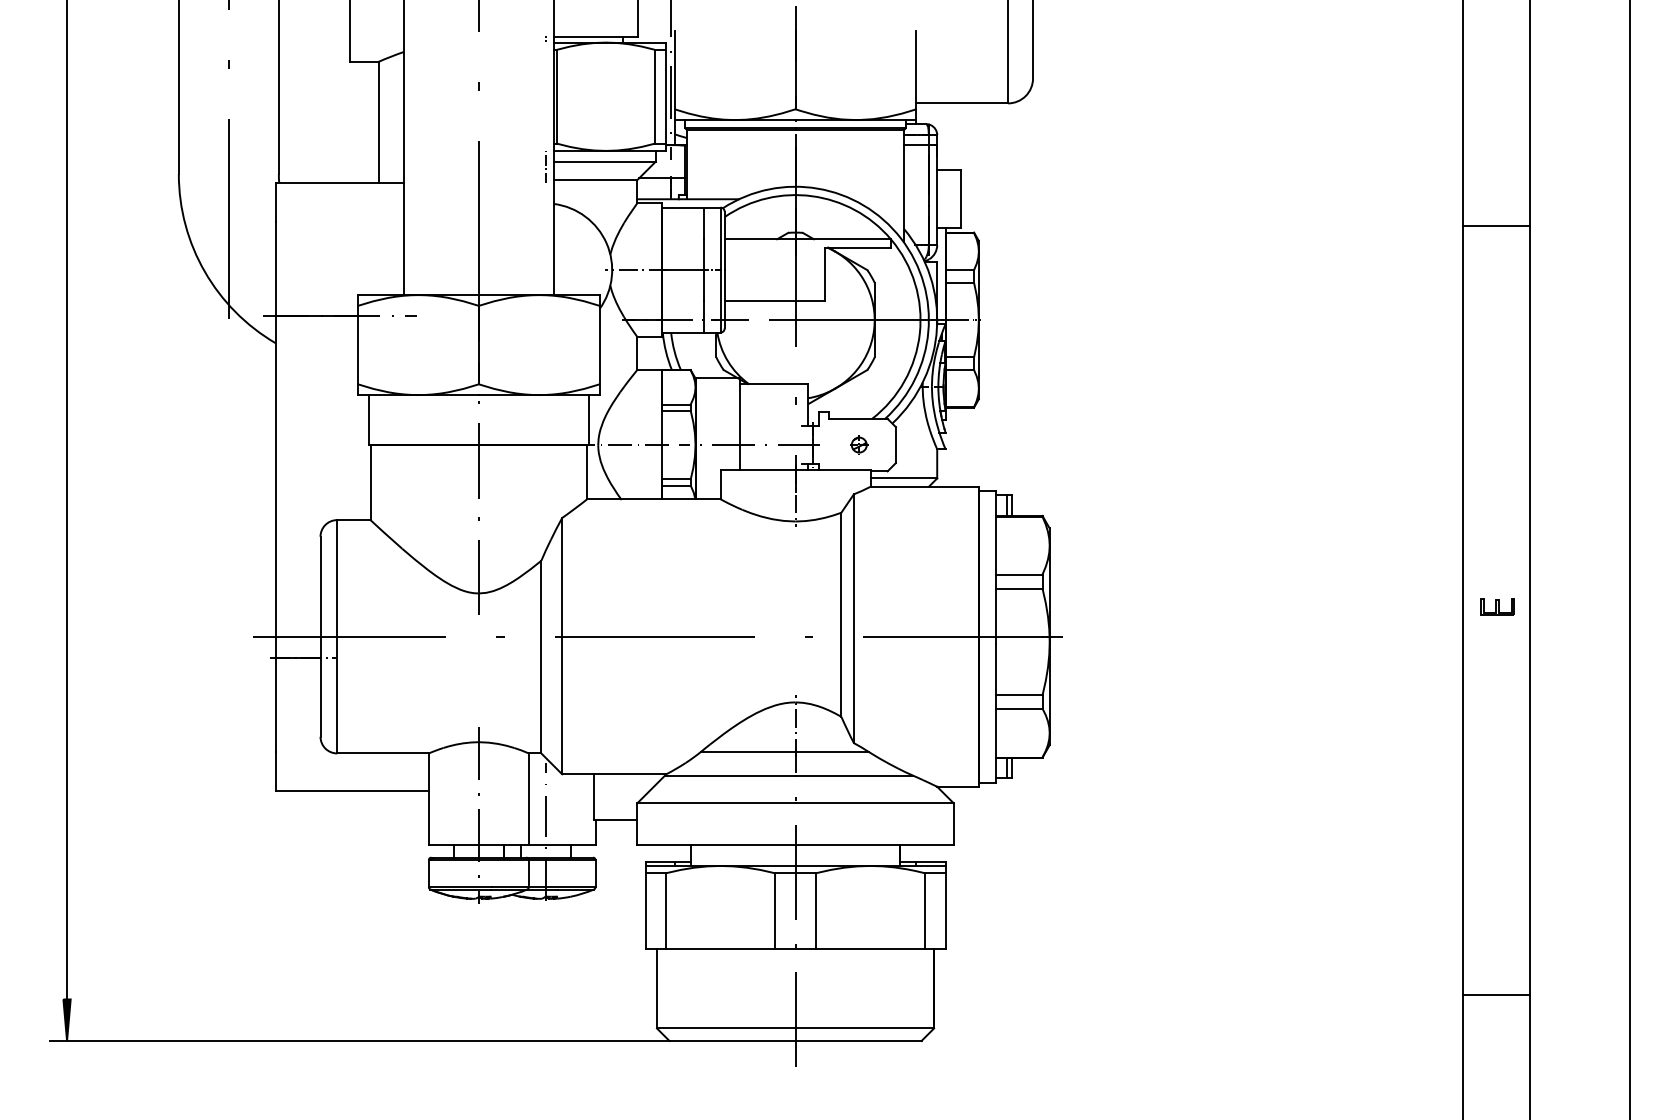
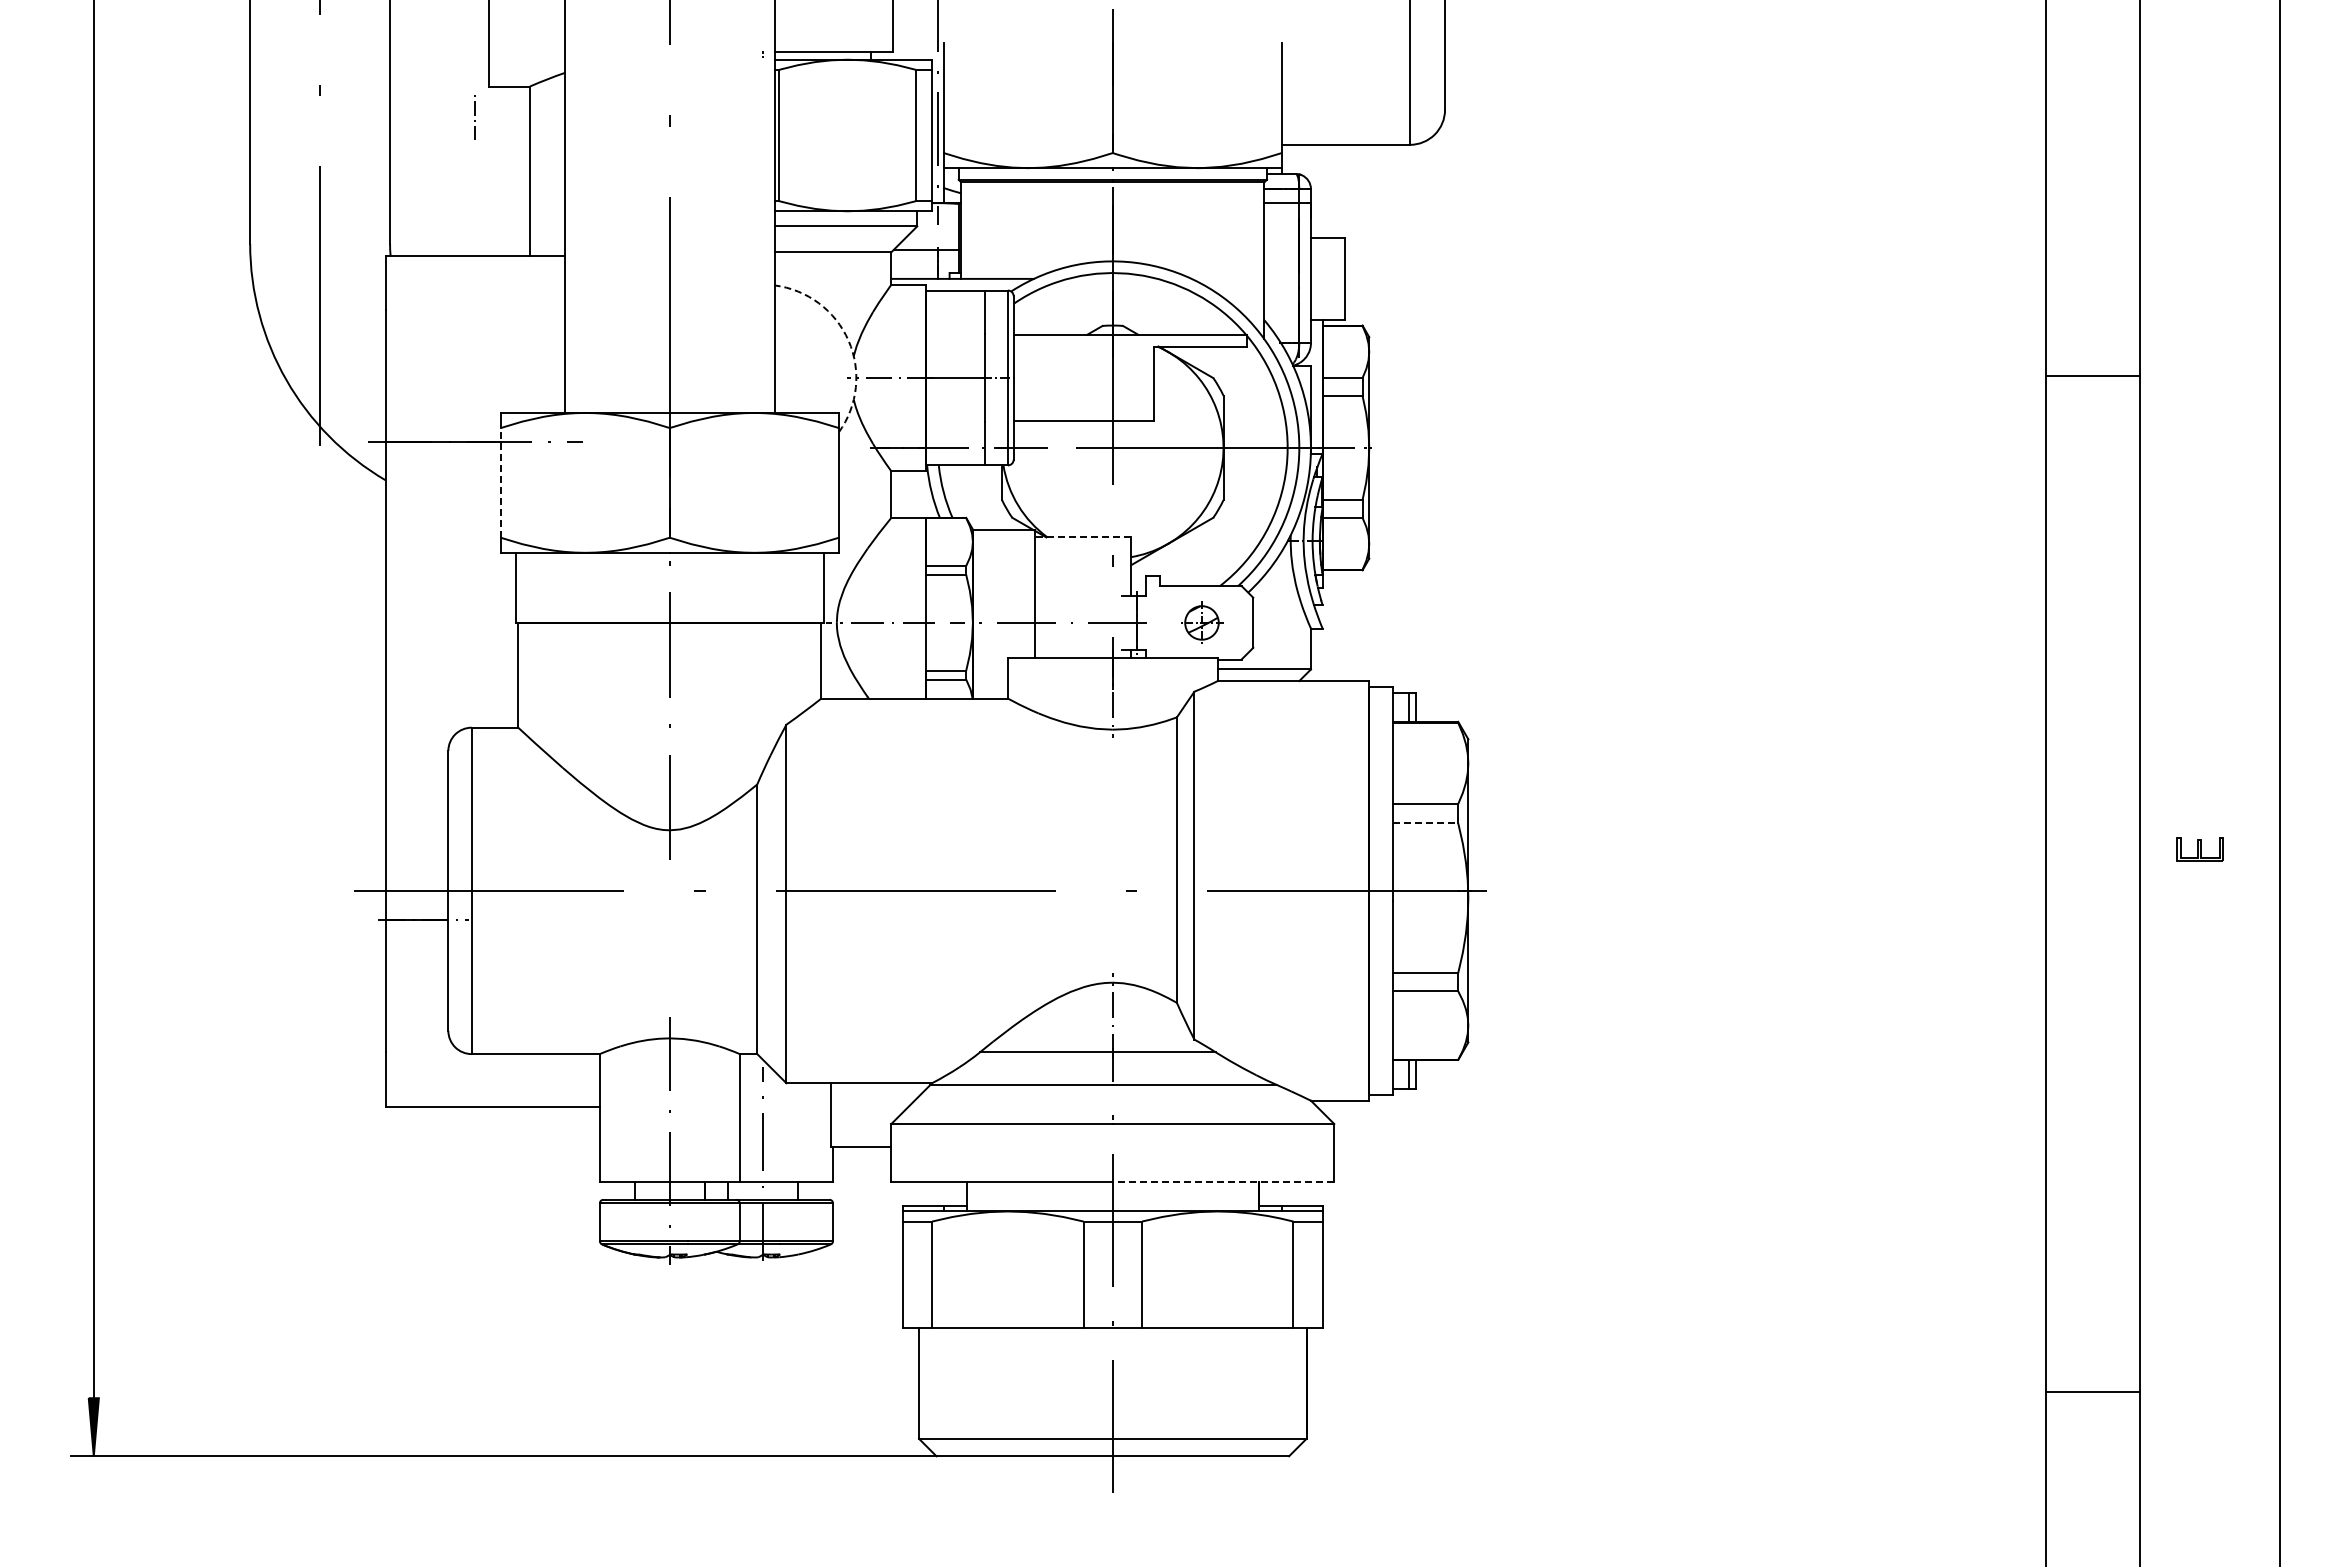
line: (545, 165) -> (474, 115), moved
line: (1495, 225) -> (2092, 375), moved
arc: (606, 243) -> (848, 340), solid -> dashed
line: (357, 344) -> (500, 482), solid -> dashed
line: (773, 384) -> (1082, 537), solid -> dashed
part: (858, 444) -> (1201, 622), size x1.6
line: (1019, 588) -> (1425, 823), solid -> dashed
part: (1497, 607) -> (2199, 849), moved
line: (874, 845) -> (1223, 1182), solid -> dashed

